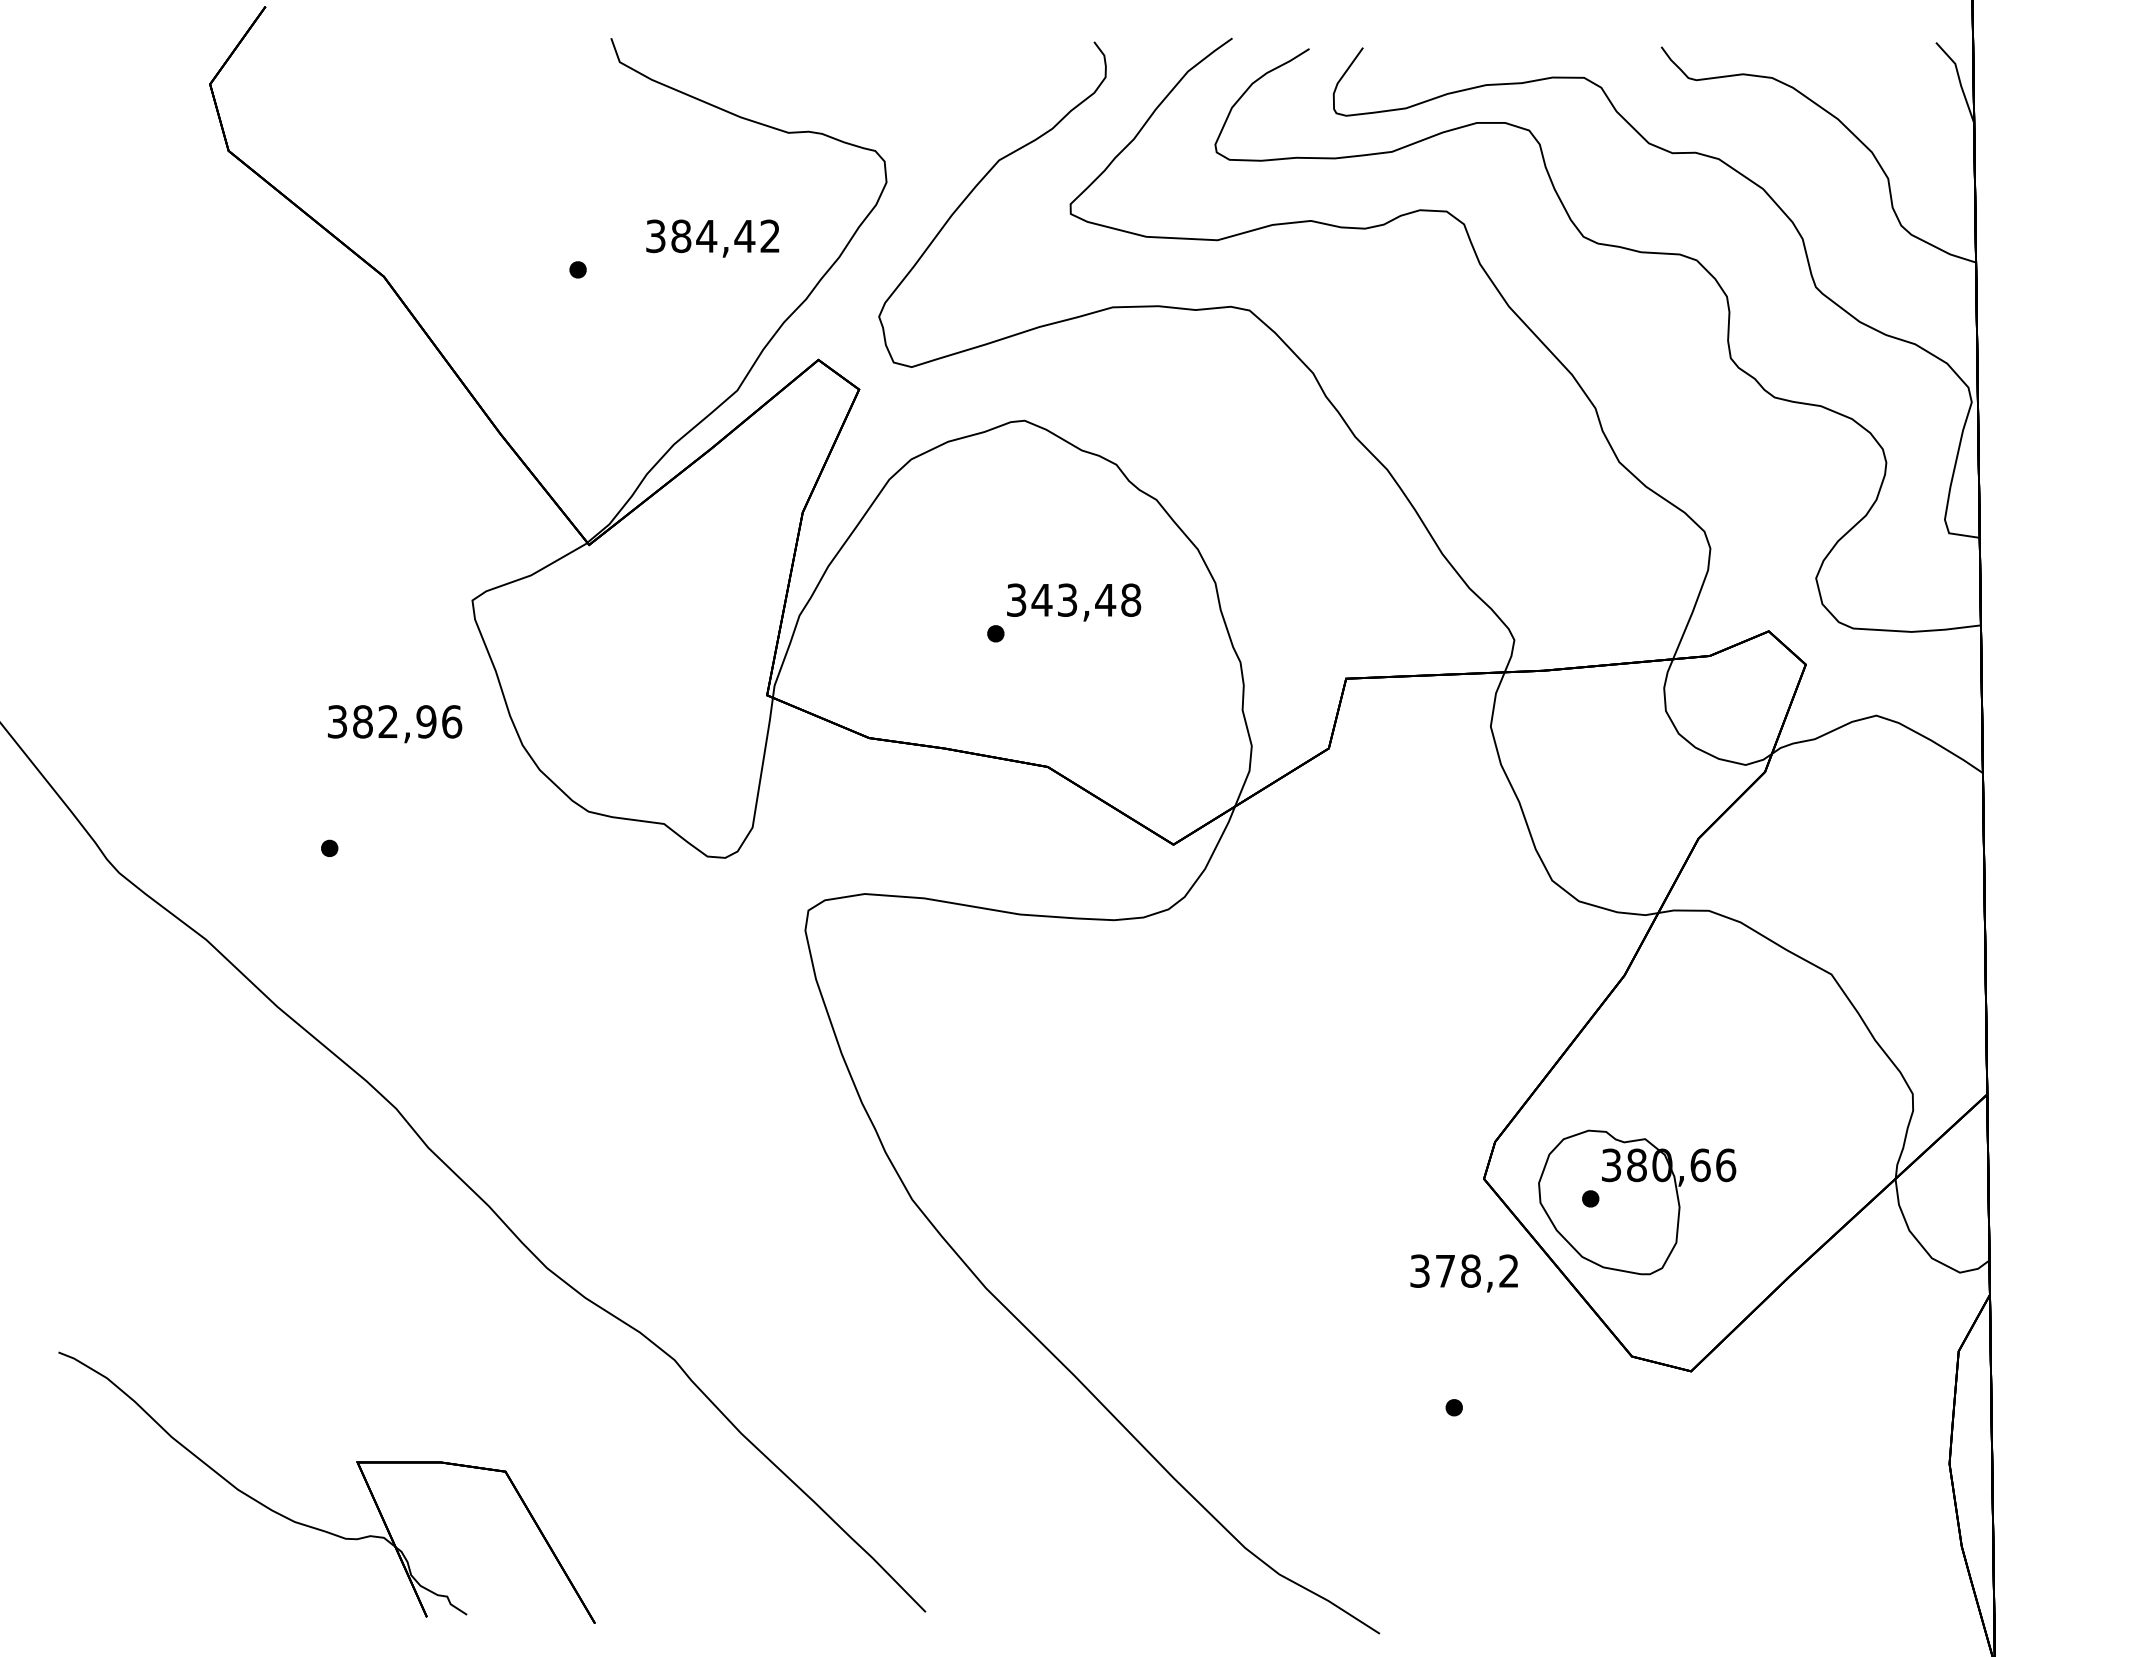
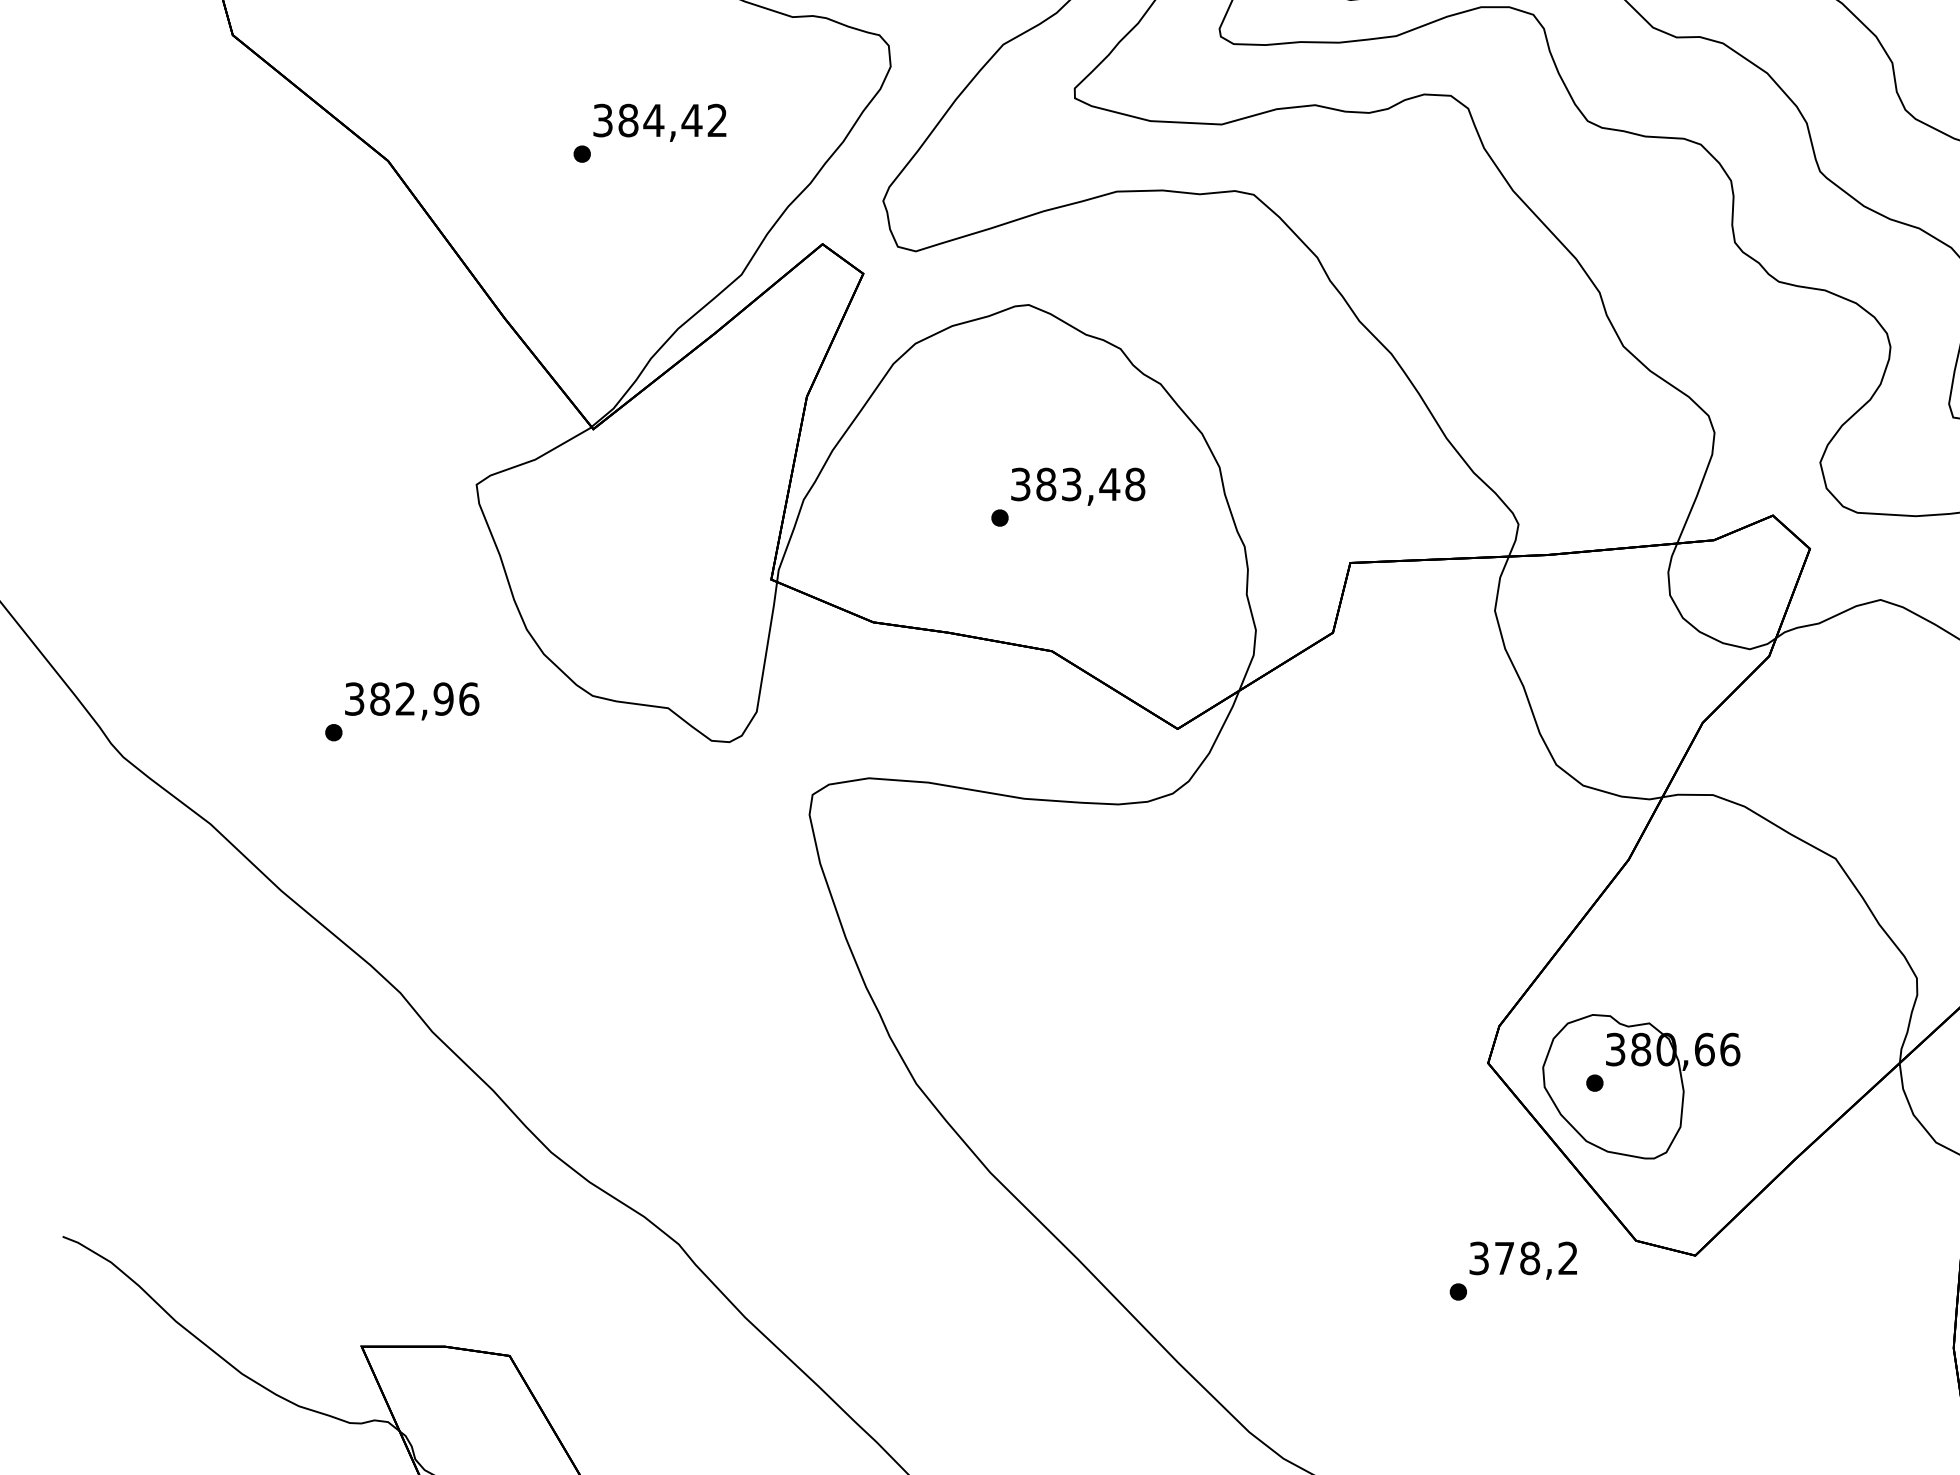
text: (712, 238) -> (659, 122), moved
text: (1041, 599) -> (1045, 483), 343,48 -> 383,48
text: (395, 724) -> (412, 701), moved
text: (1463, 1273) -> (1522, 1260), moved

